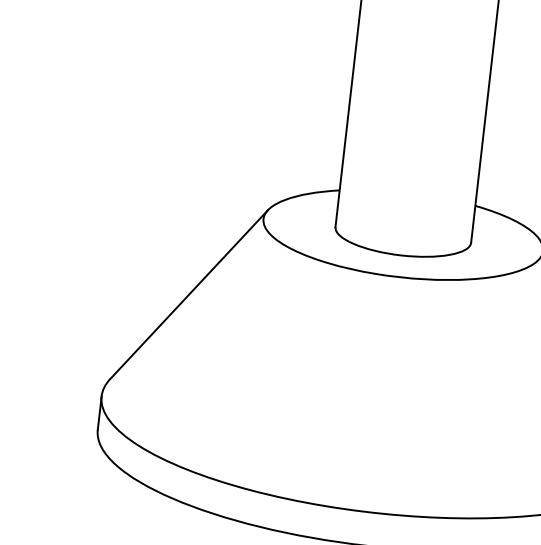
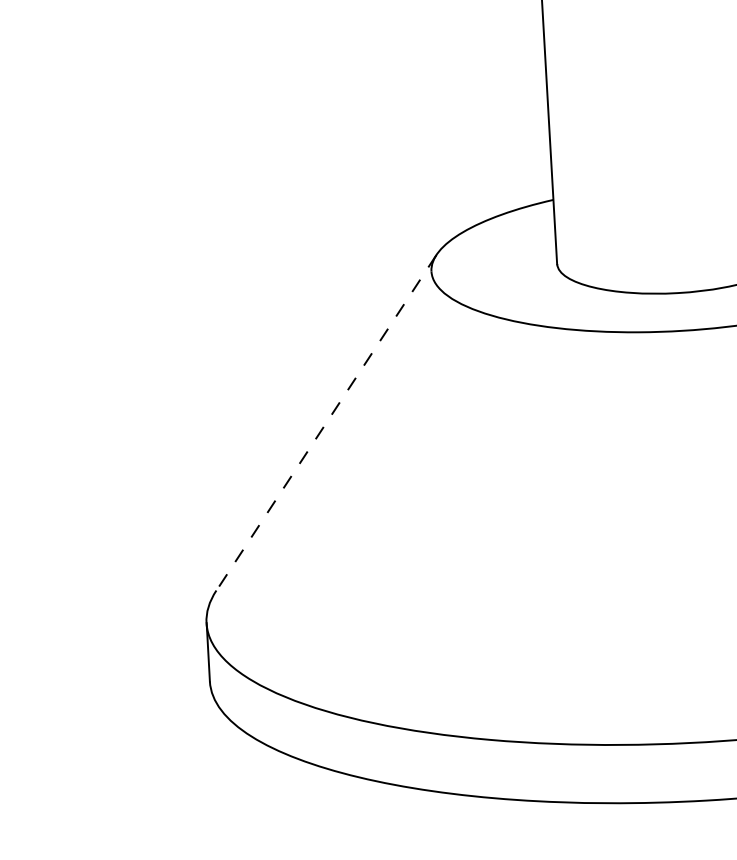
line: (188, 294) -> (325, 422), solid -> dashed

